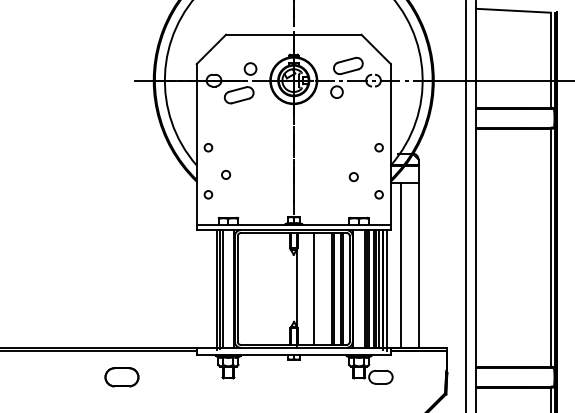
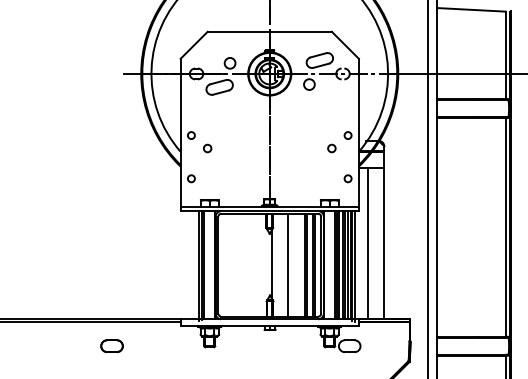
circle: (225, 174) -> (207, 148), moved
circle: (353, 177) -> (331, 148), moved
part: (121, 376) -> (111, 345), size x0.71

